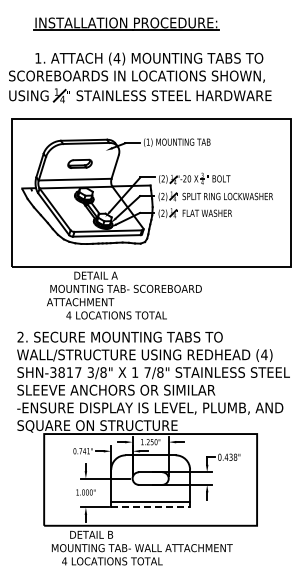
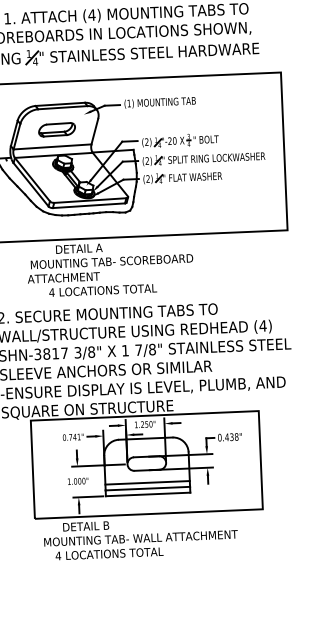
part: (79, 163) -> (56, 129), size x1.43
line: (150, 496) -> (147, 482), added
line: (151, 507) -> (148, 494), dashed -> solid

